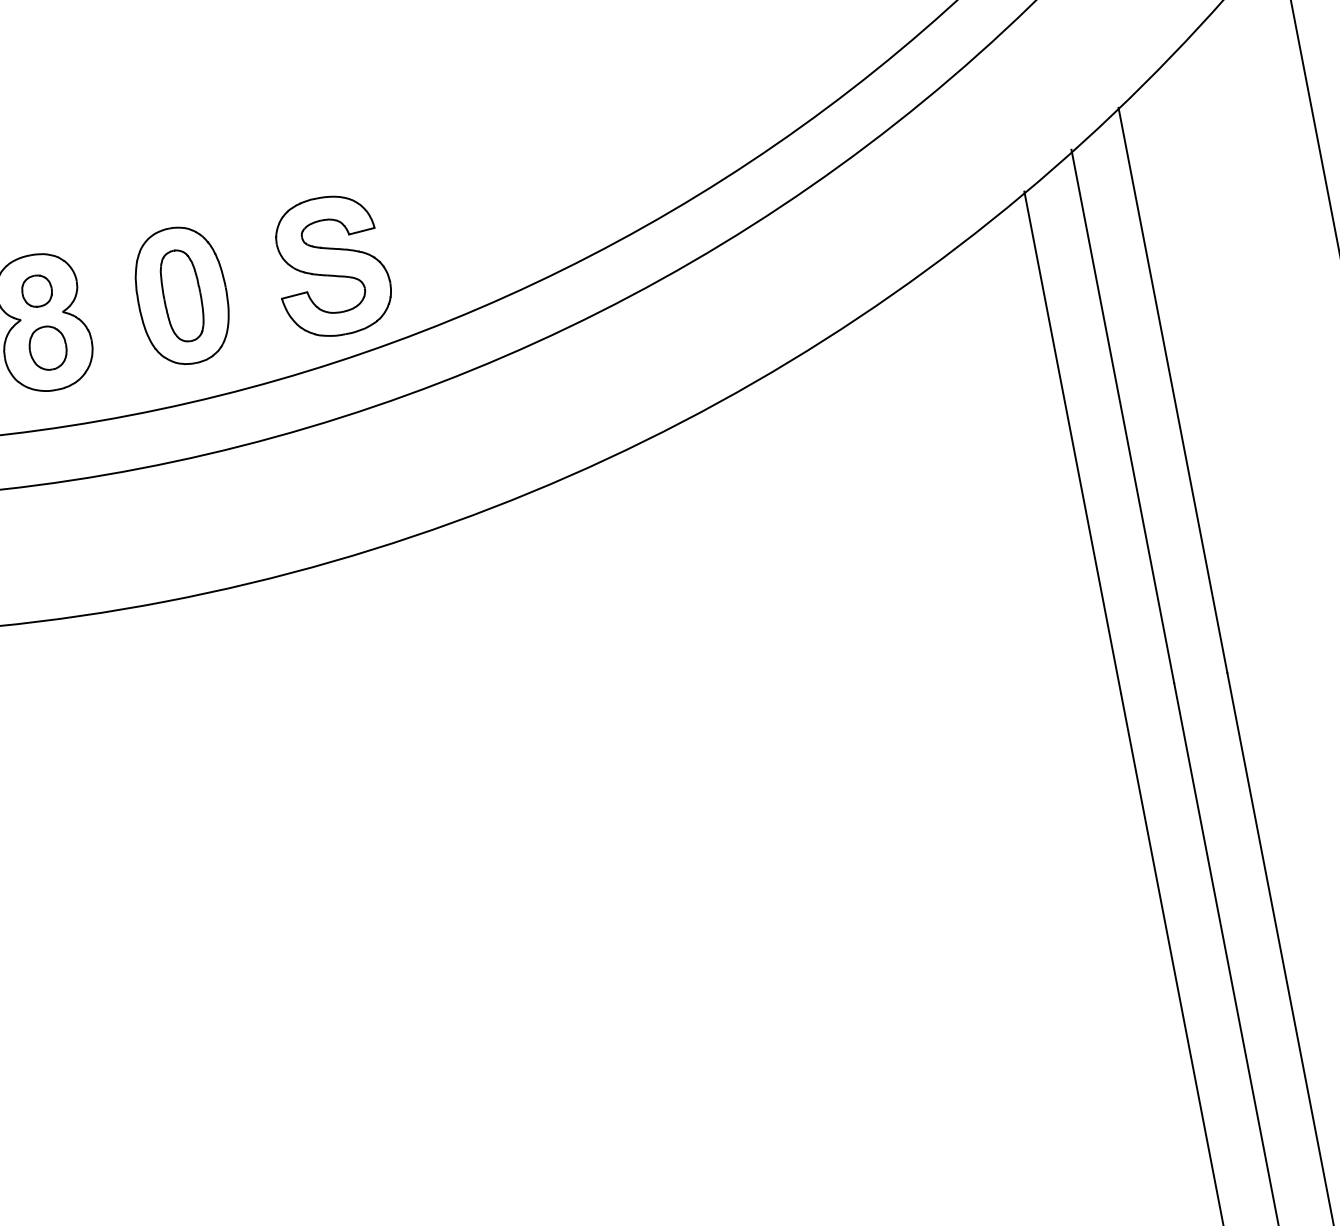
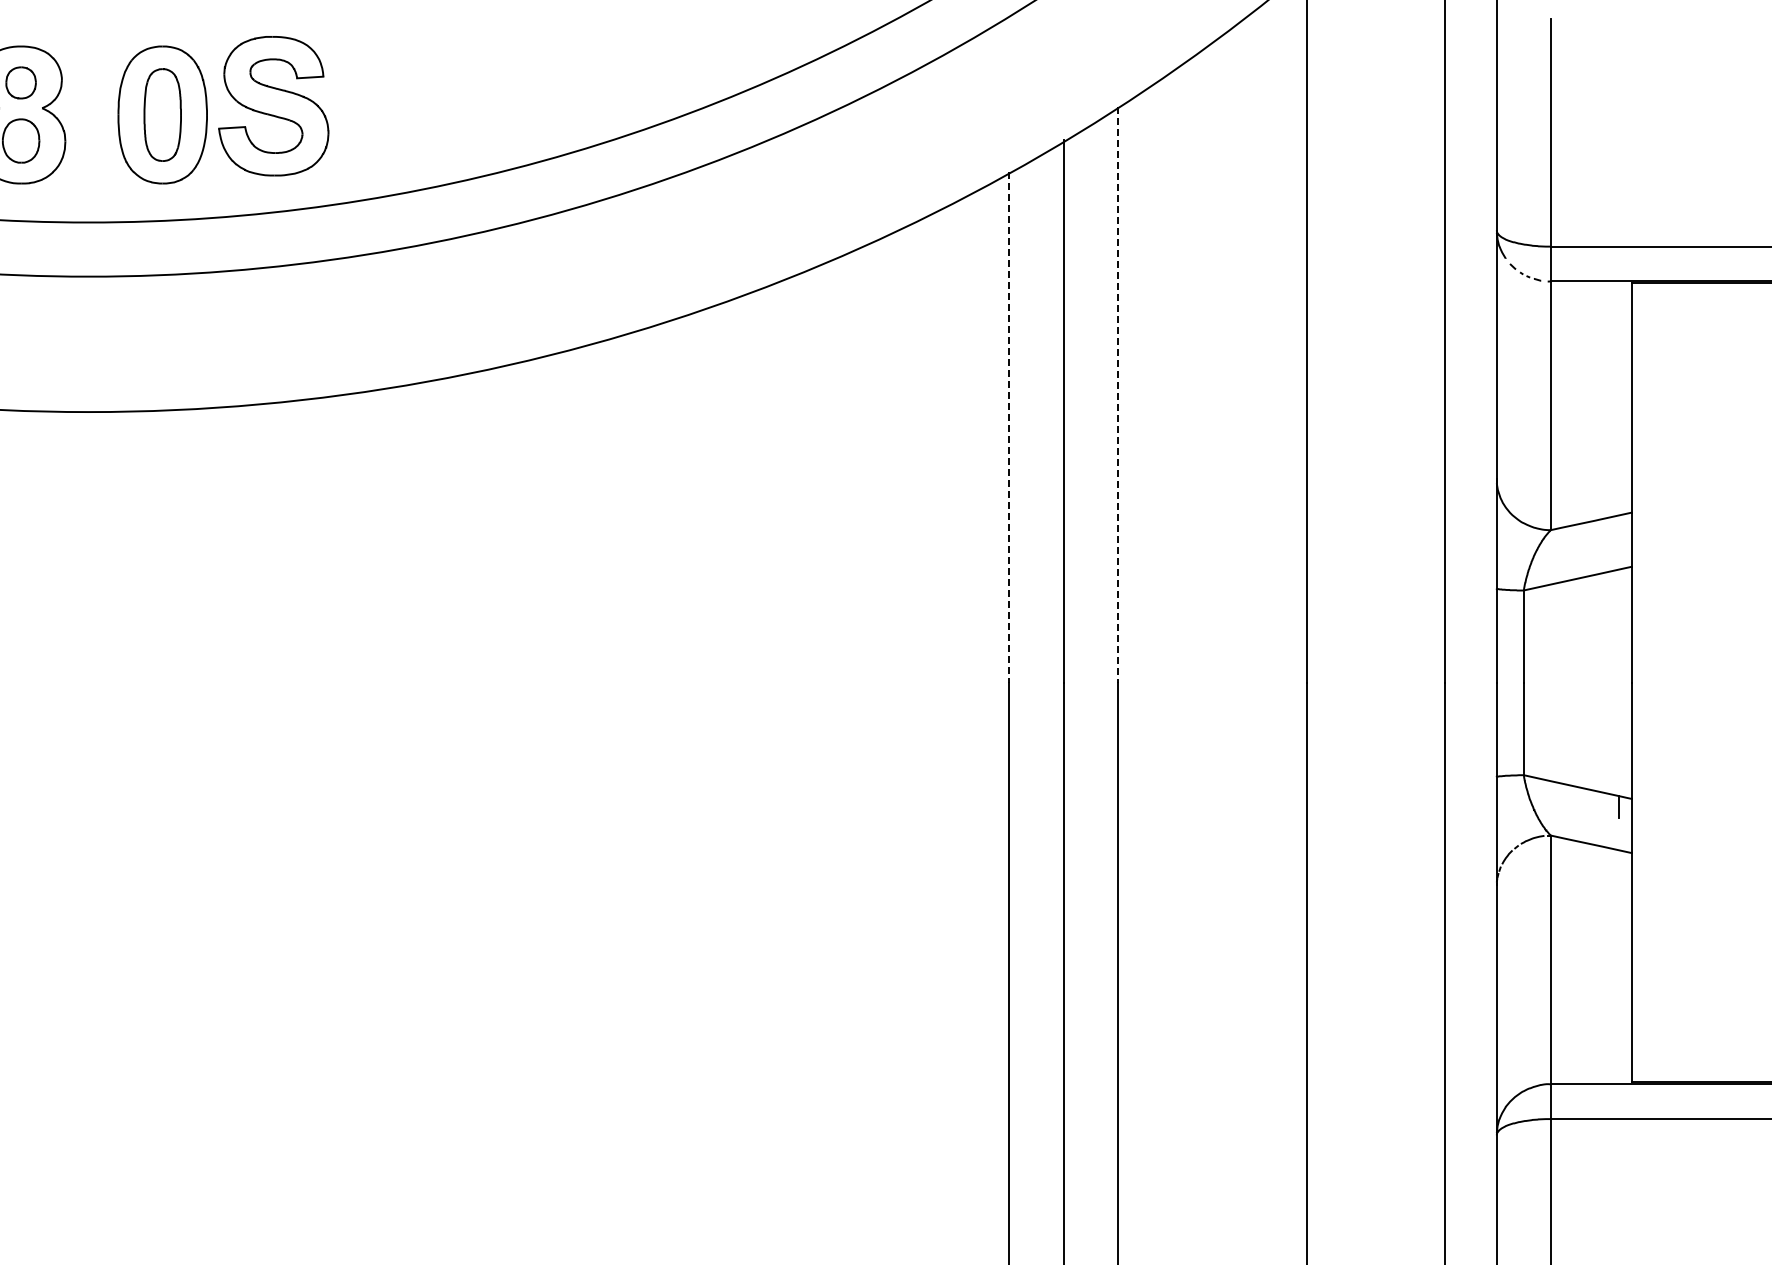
part: (331, 266) -> (273, 106), moved
line: (1172, 390) -> (1117, 395), solid -> dashed
line: (1072, 442) -> (1009, 427), solid -> dashed

